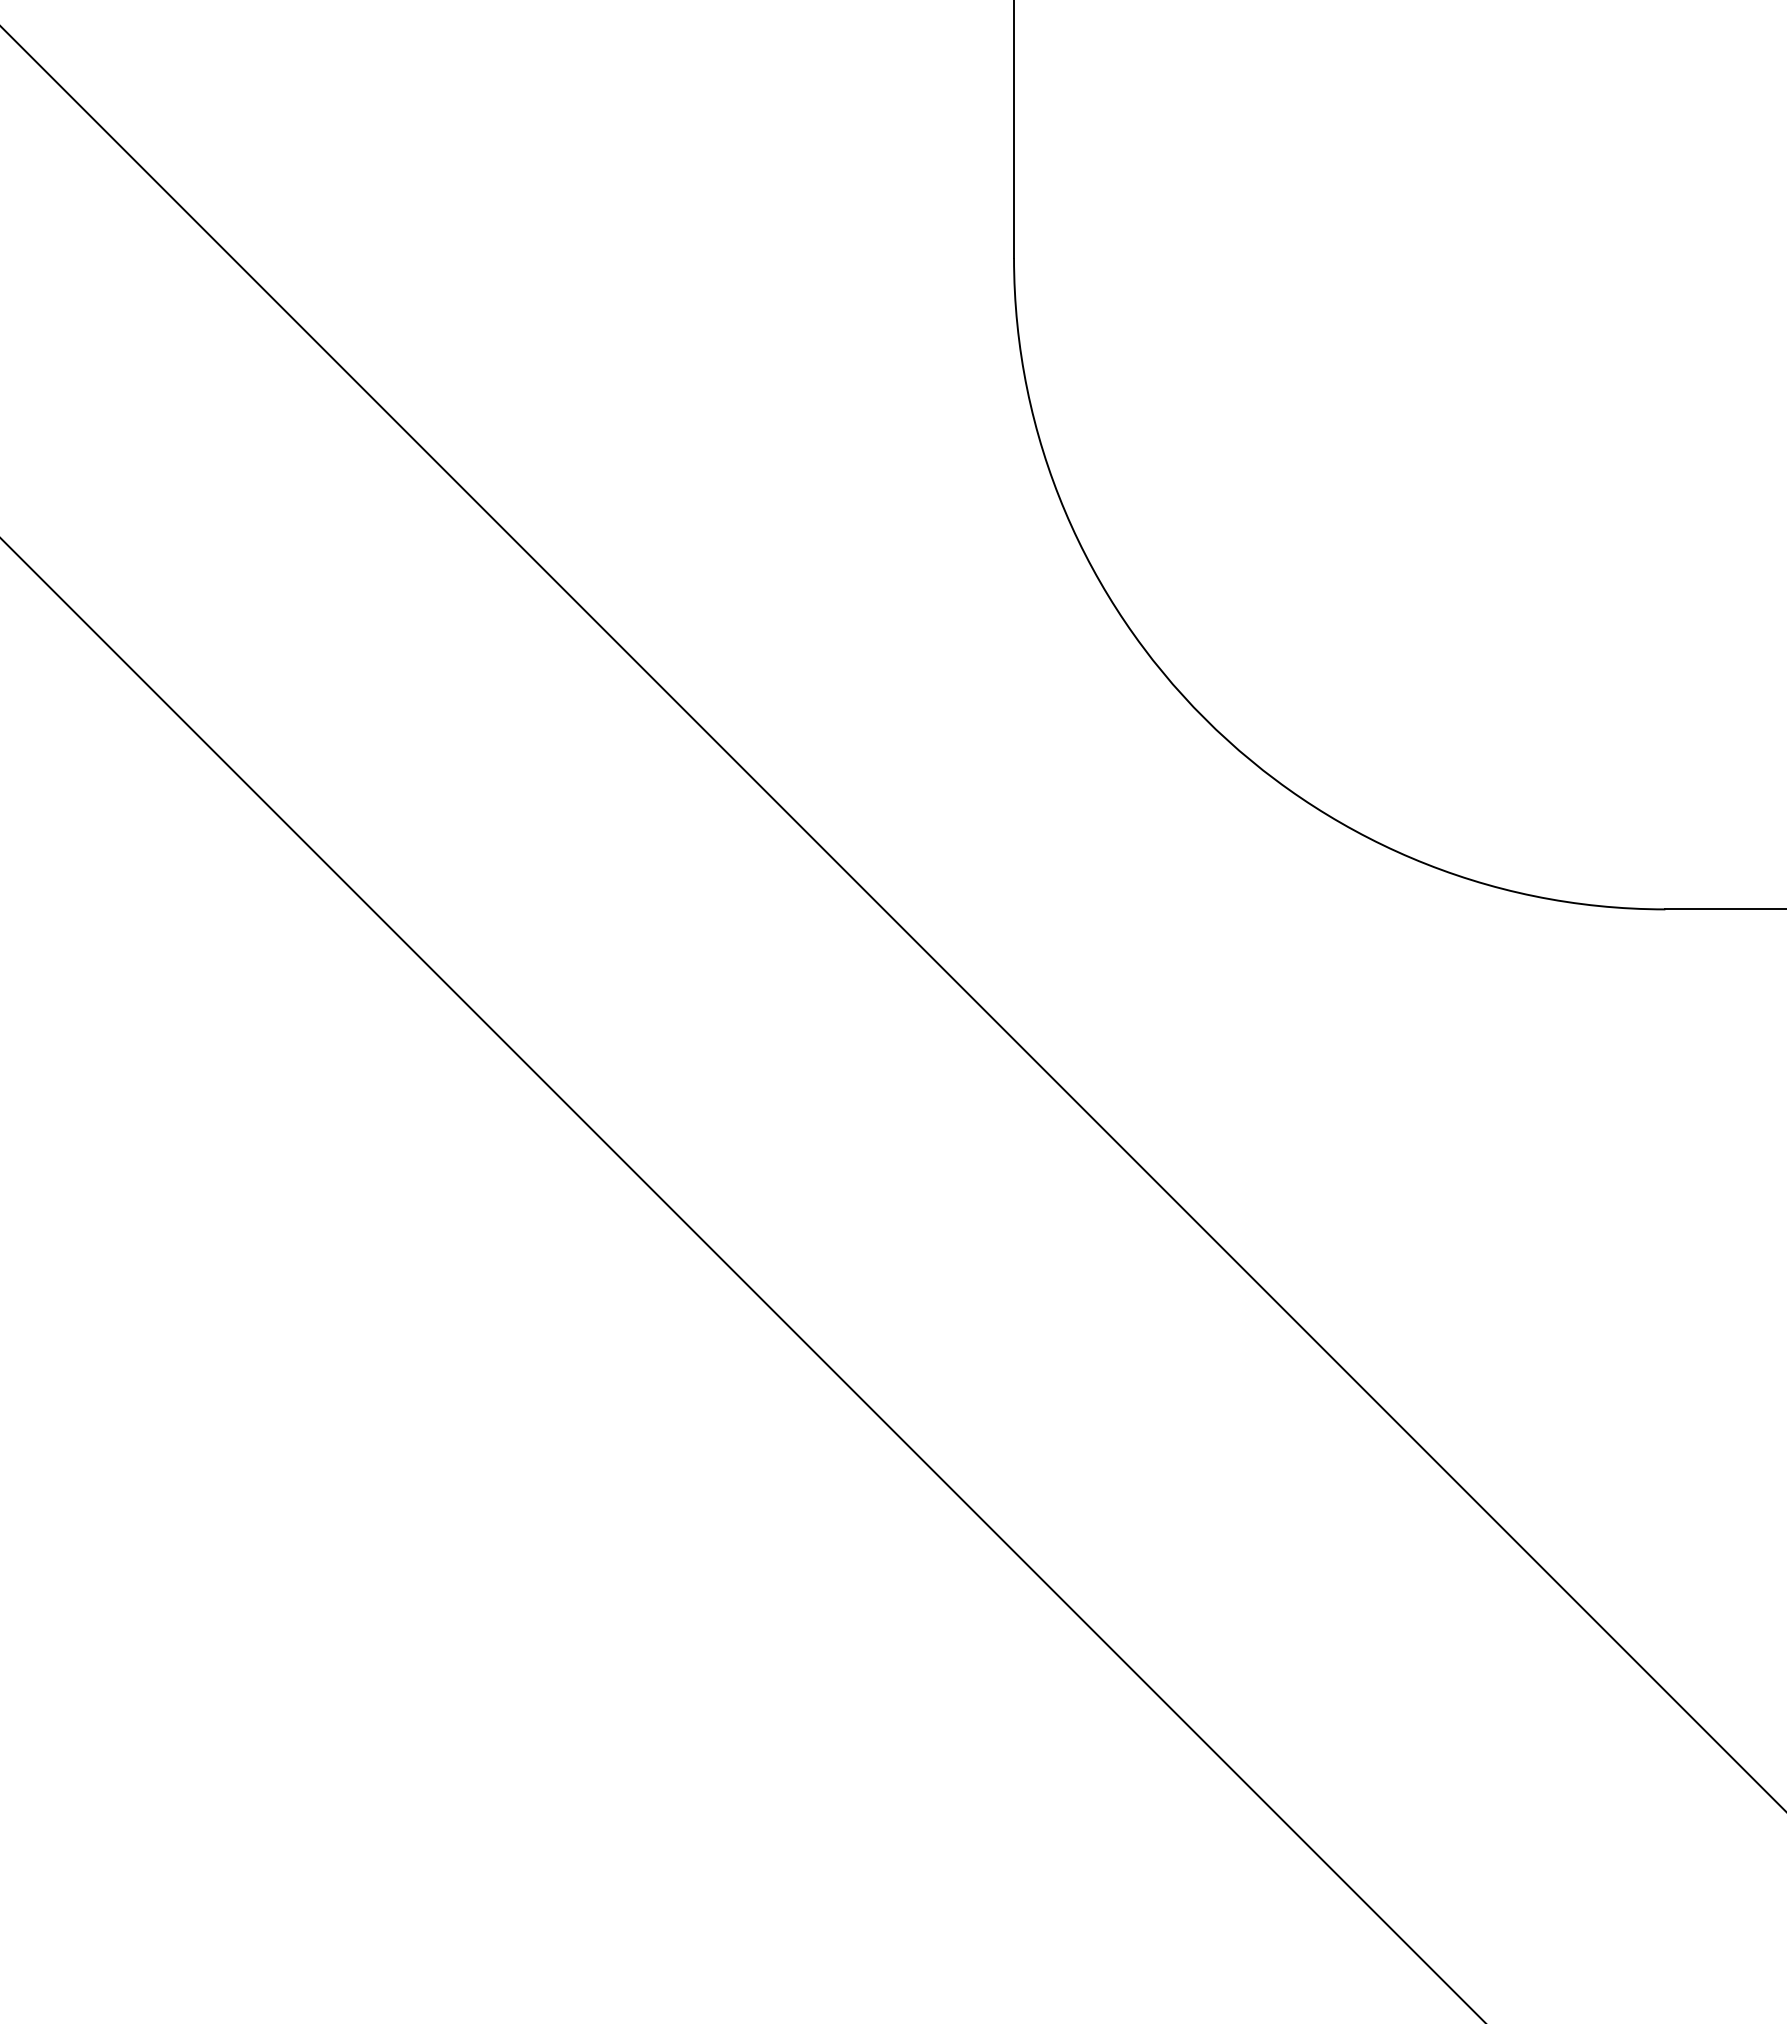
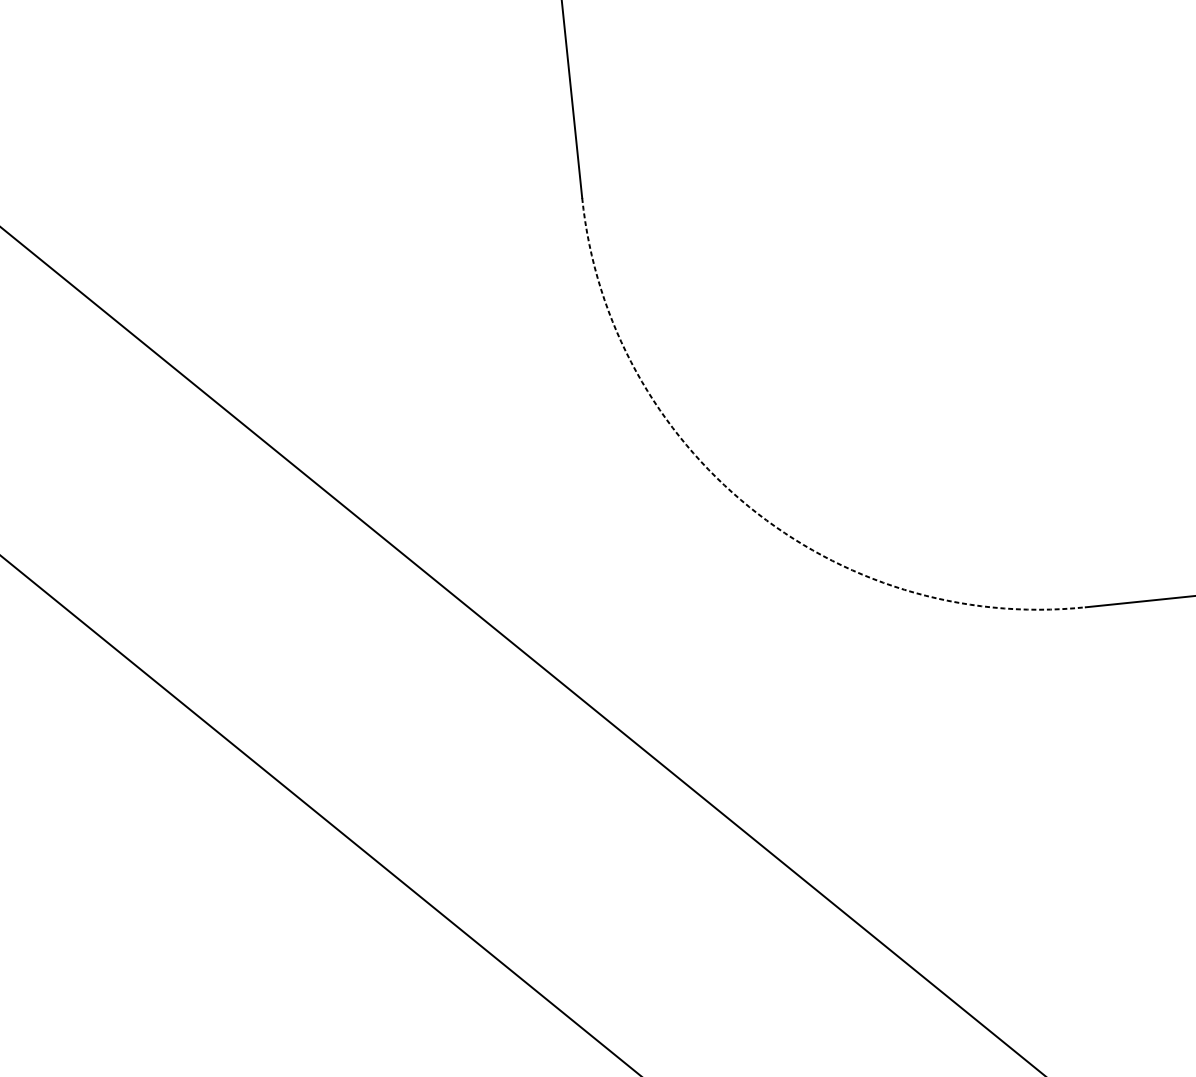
arc: (1204, 718) -> (749, 506), solid -> dashed

